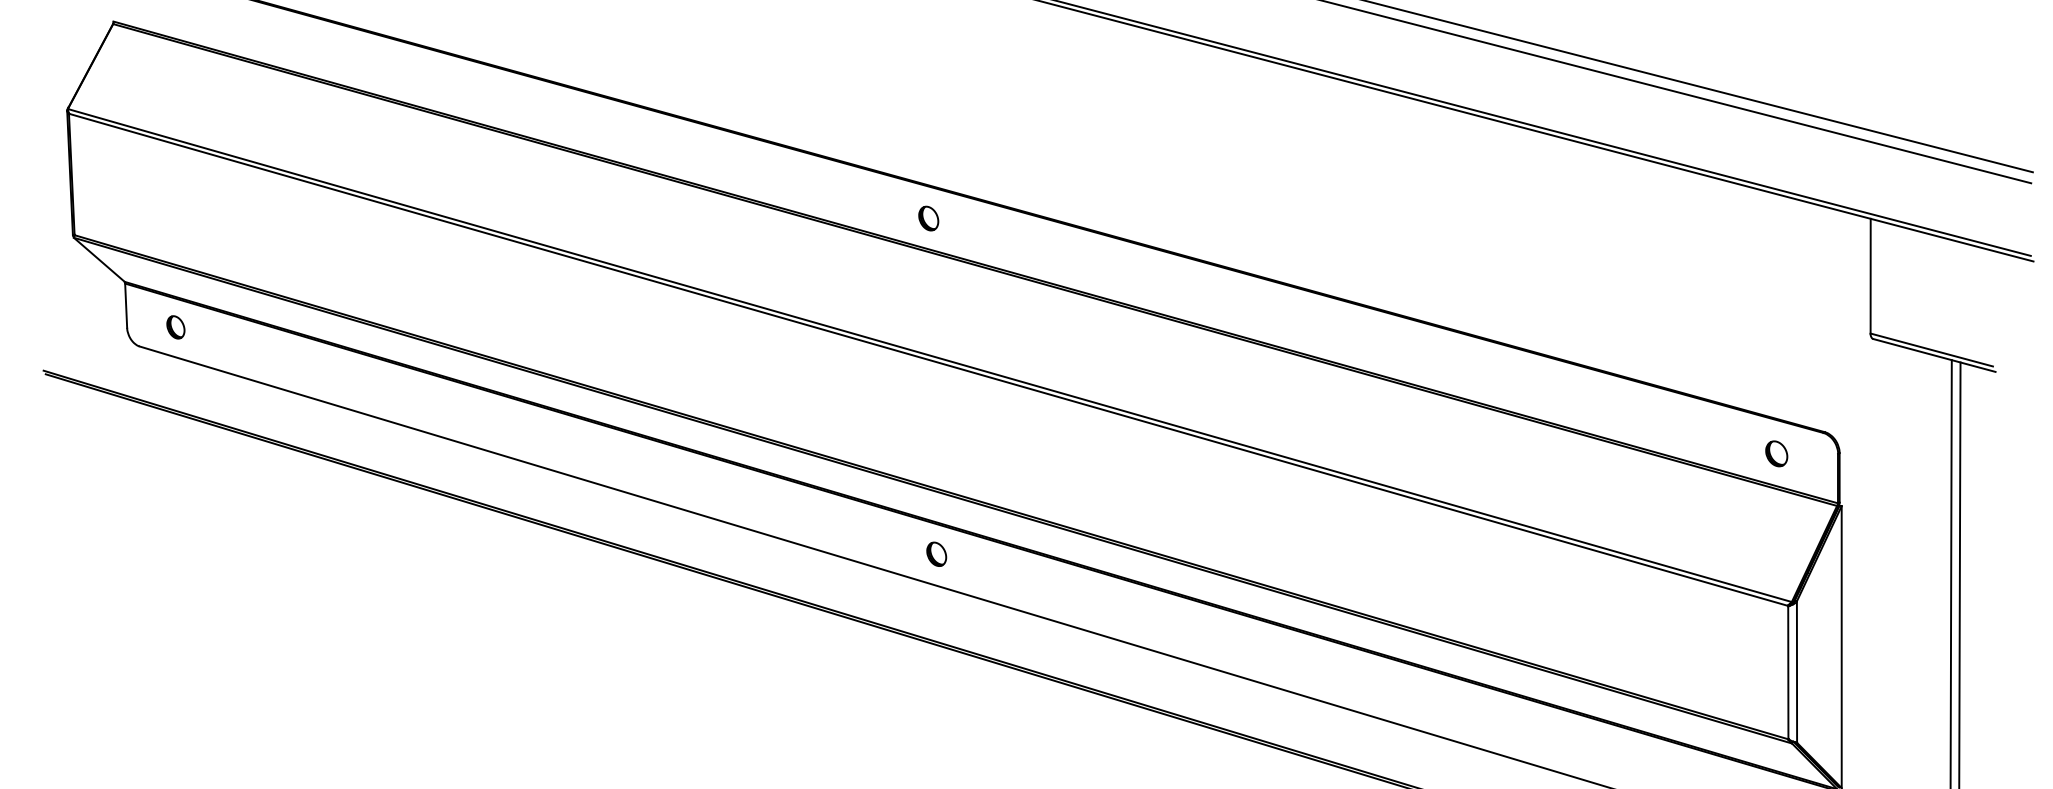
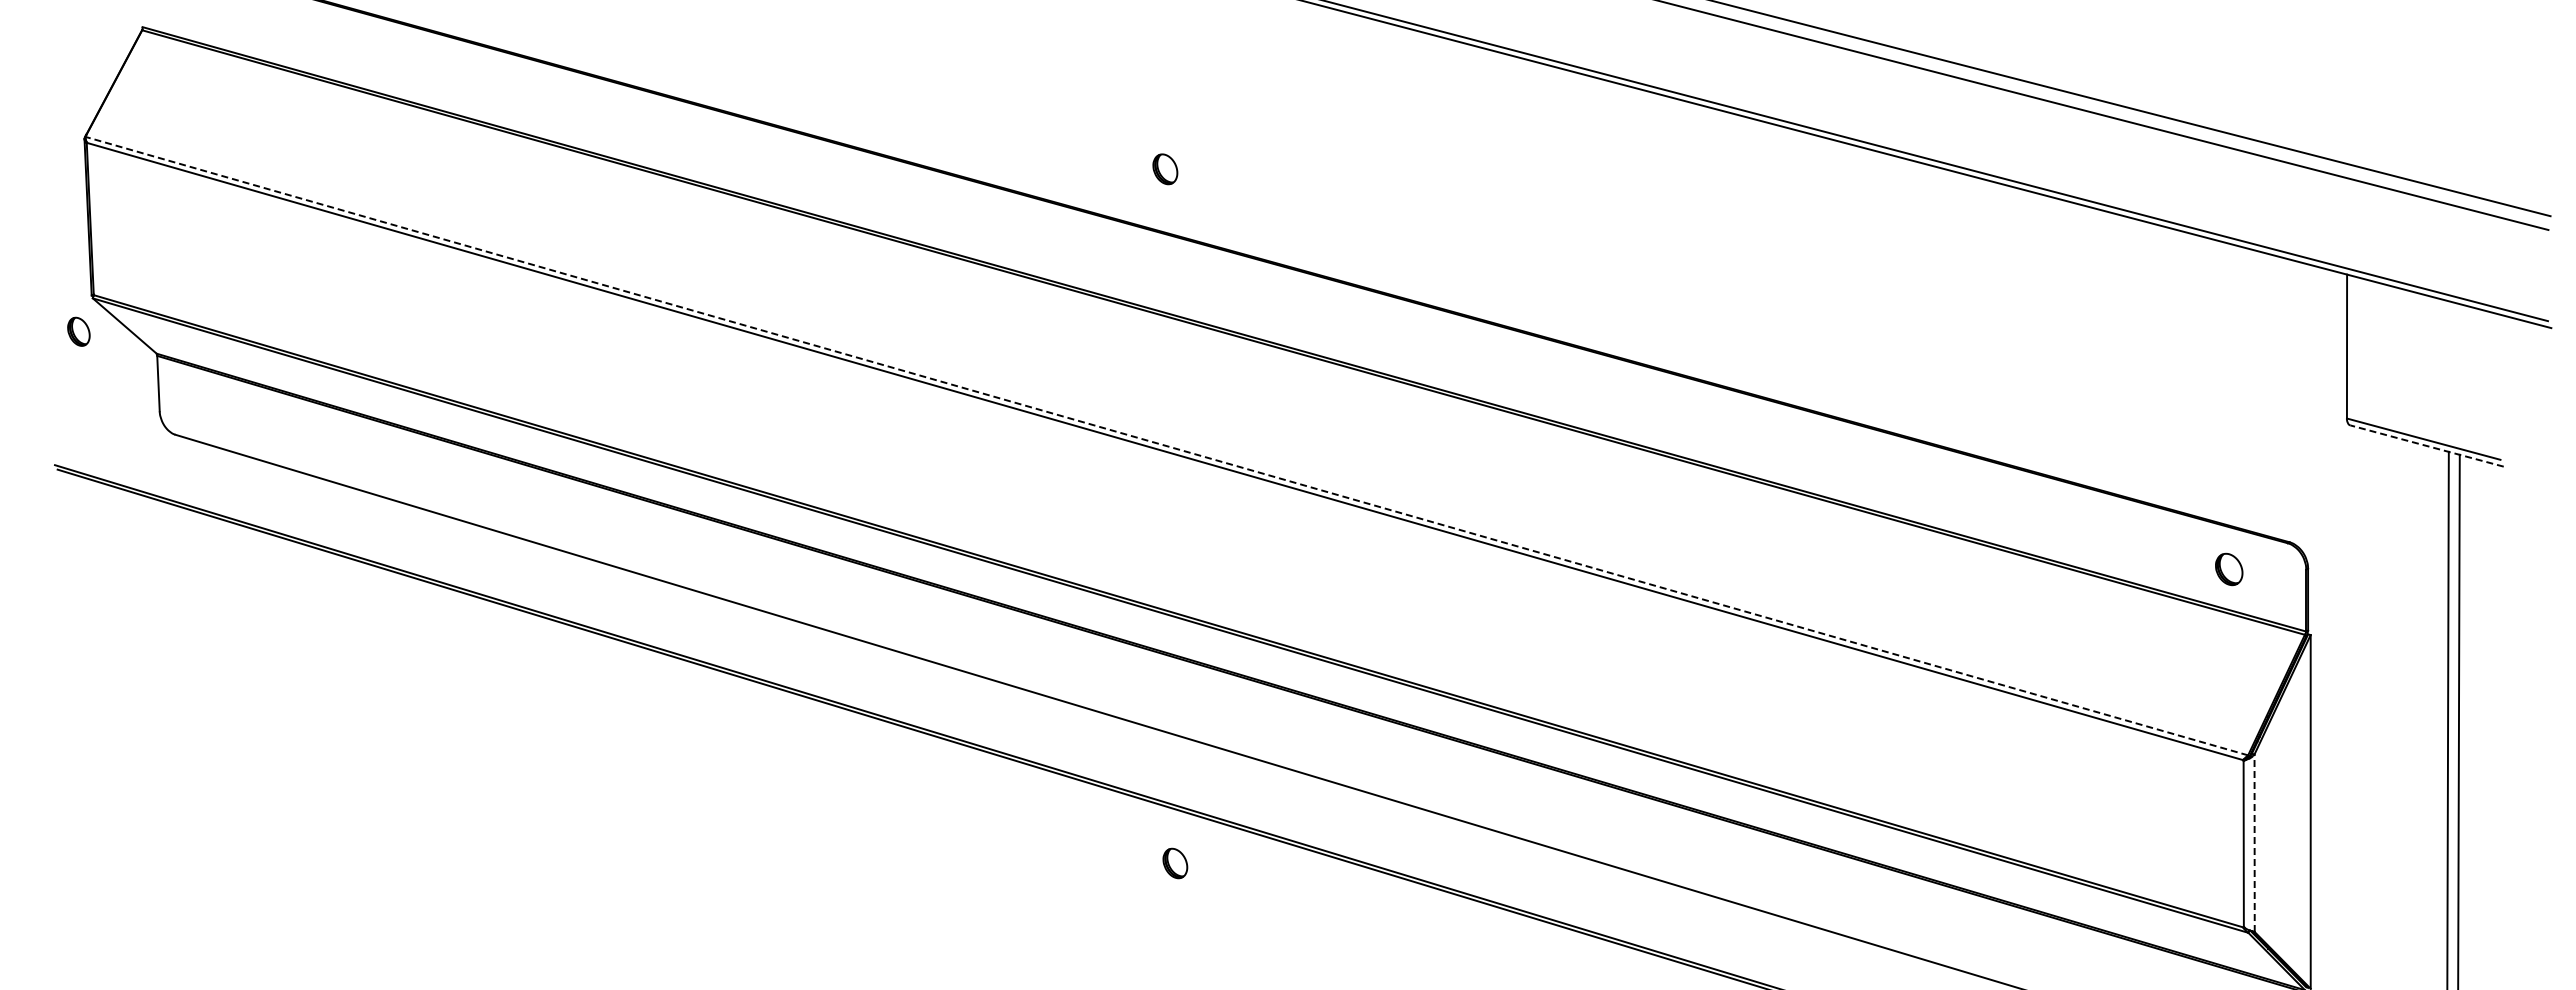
part: (928, 218) -> (1165, 169), moved
part: (175, 327) -> (78, 331), moved
line: (929, 355) -> (1166, 446), solid -> dashed
line: (1933, 355) -> (2426, 445), solid -> dashed
part: (936, 554) -> (1175, 863), moved
line: (1796, 672) -> (2254, 843), solid -> dashed

